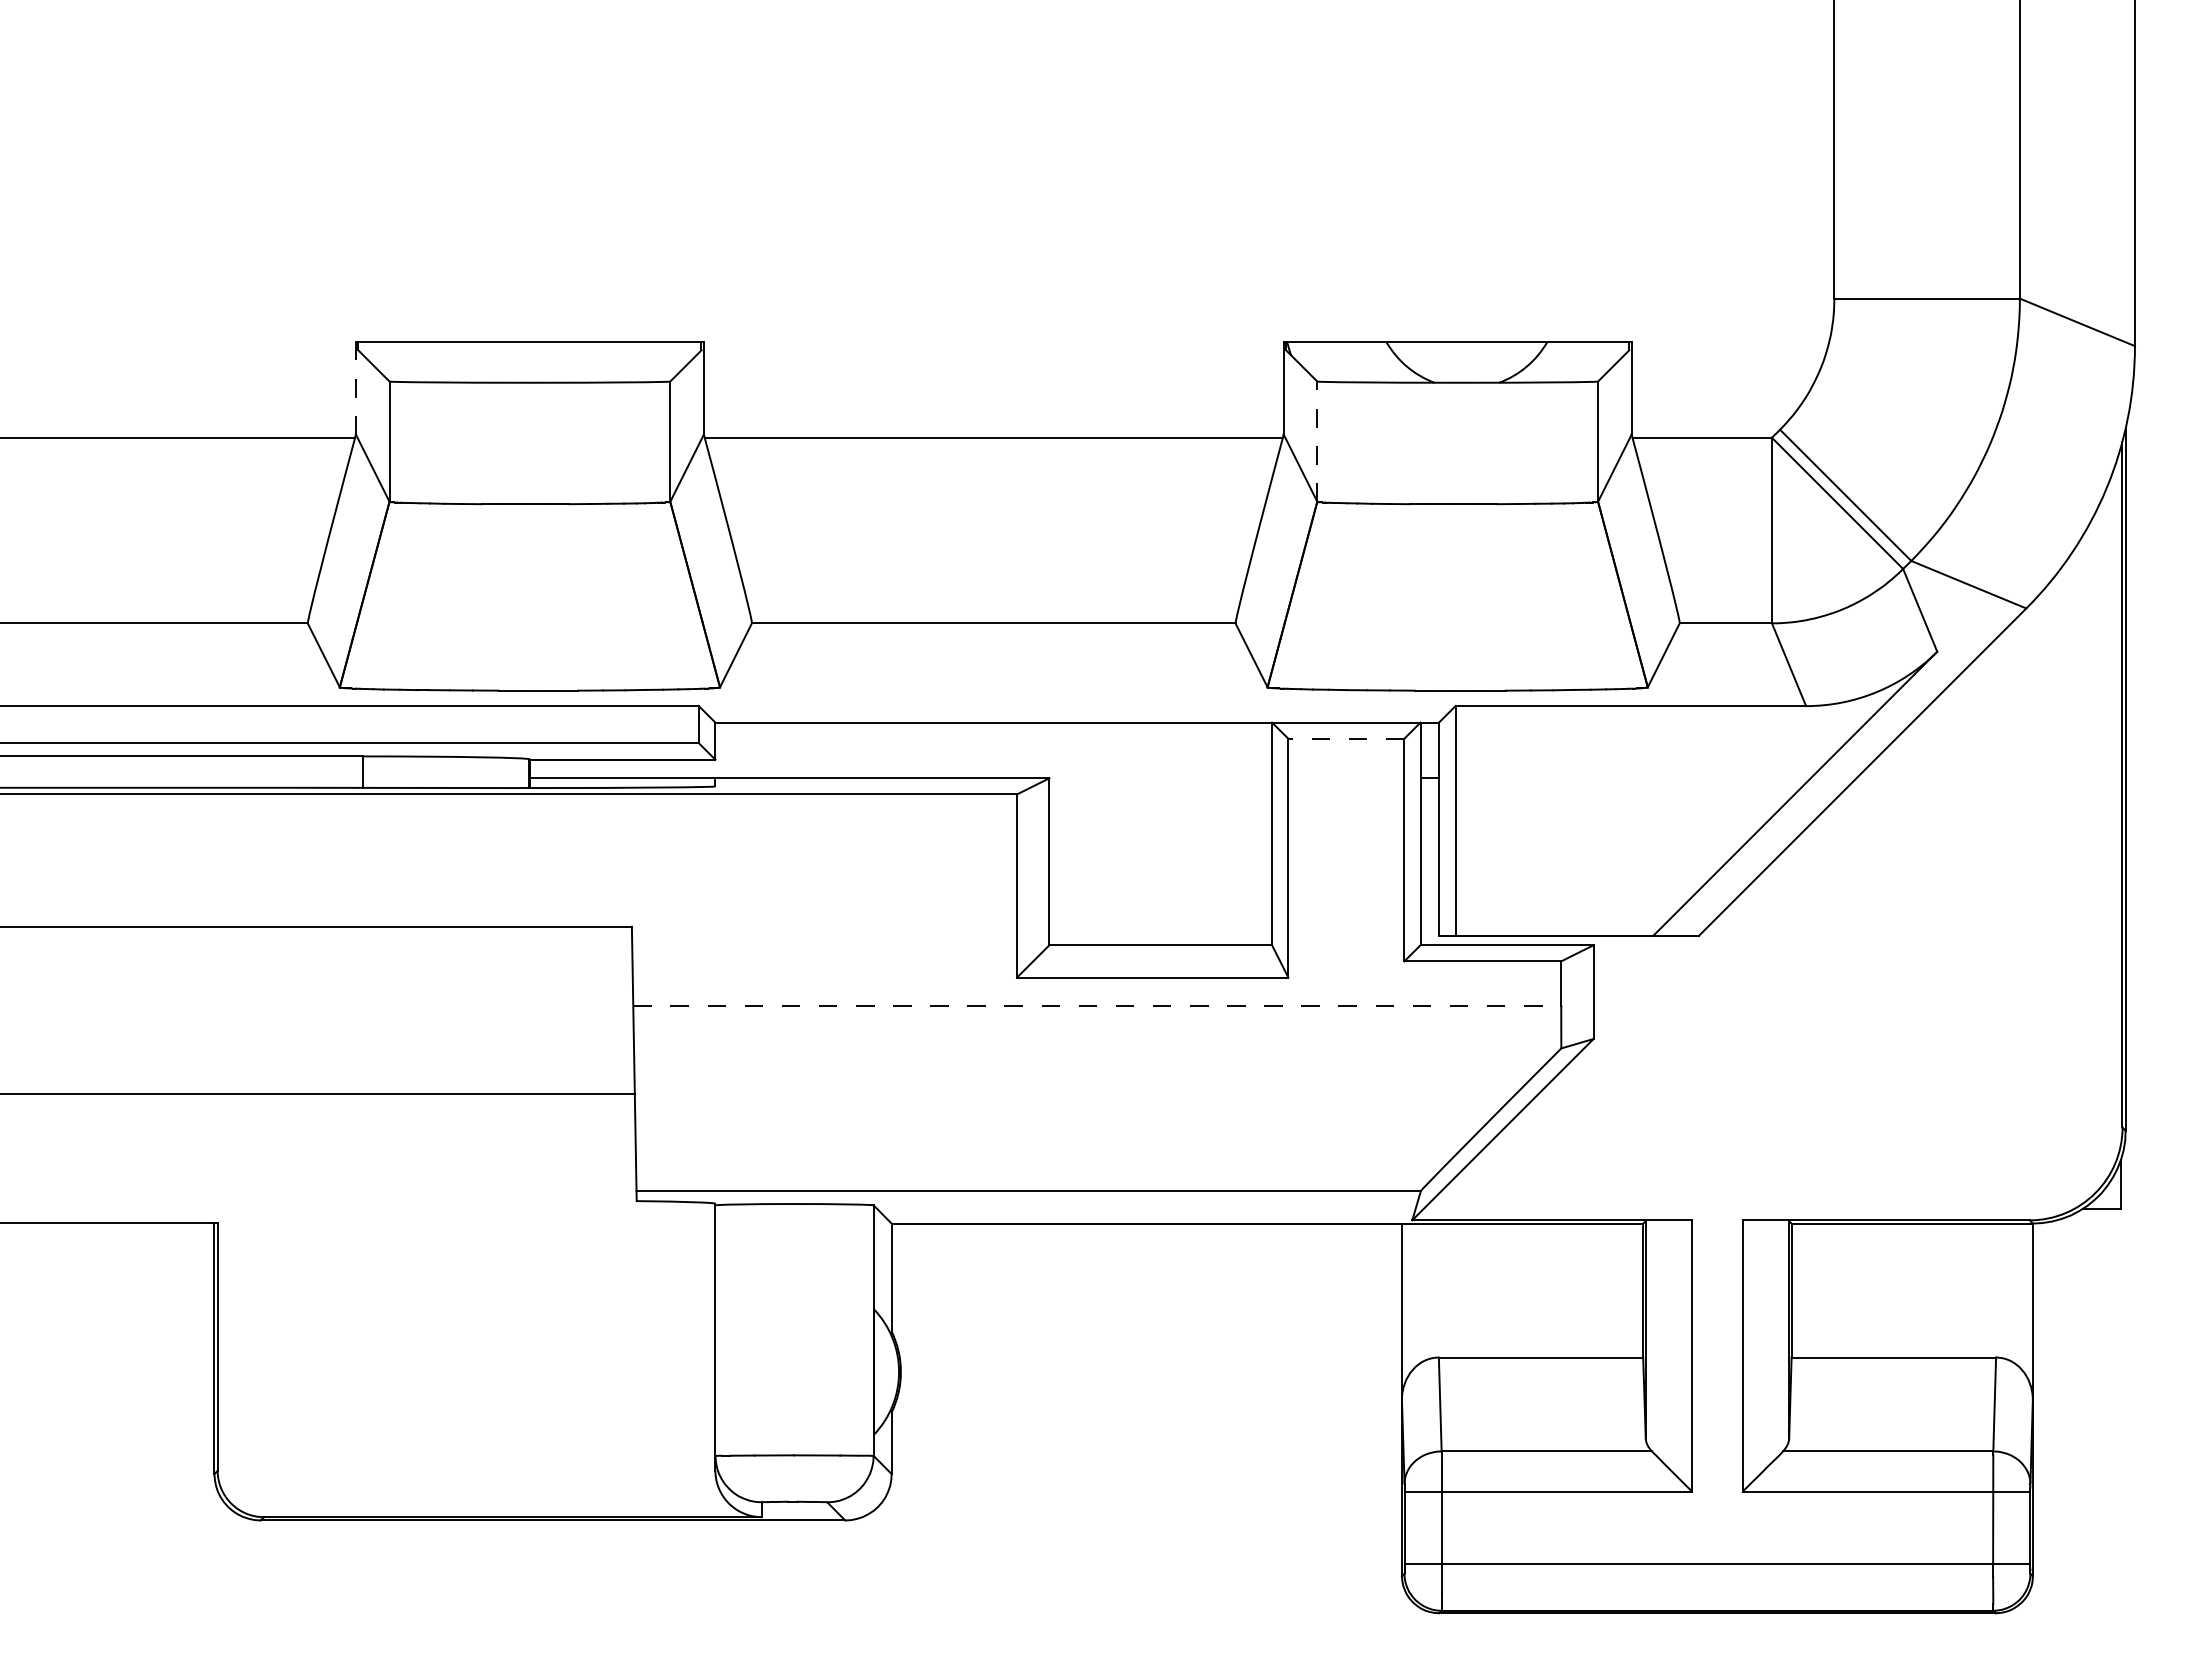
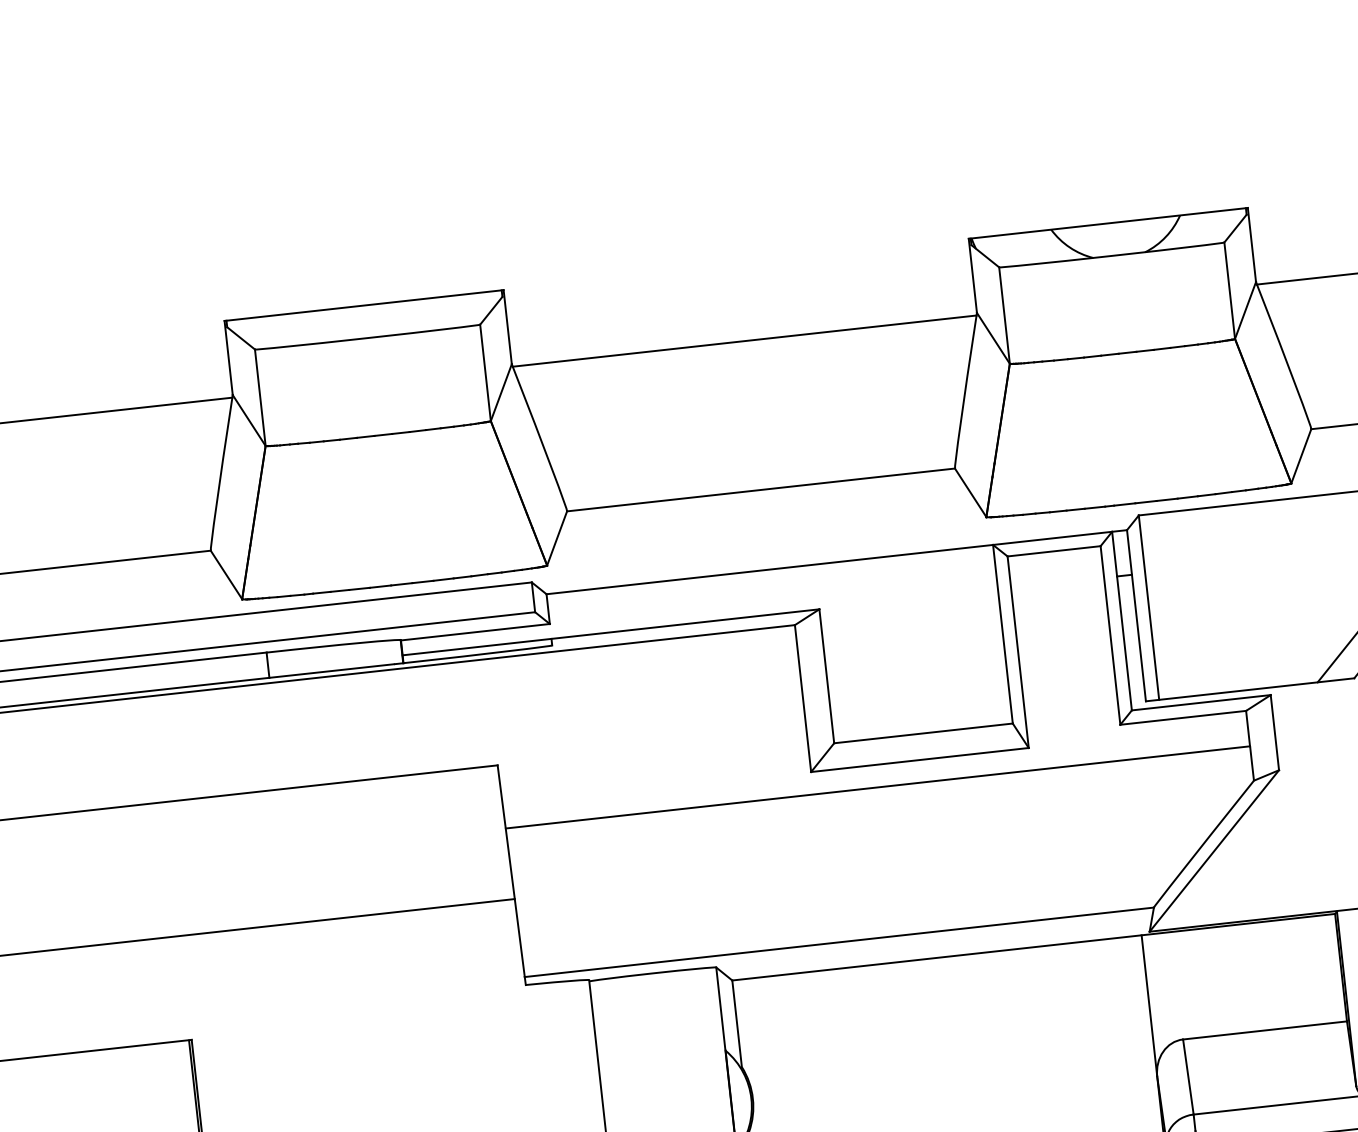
line: (355, 387) -> (228, 357), dashed -> solid
line: (1317, 441) -> (1004, 315), dashed -> solid
line: (1346, 738) -> (1054, 551), dashed -> solid
line: (1097, 1005) -> (878, 787), dashed -> solid

